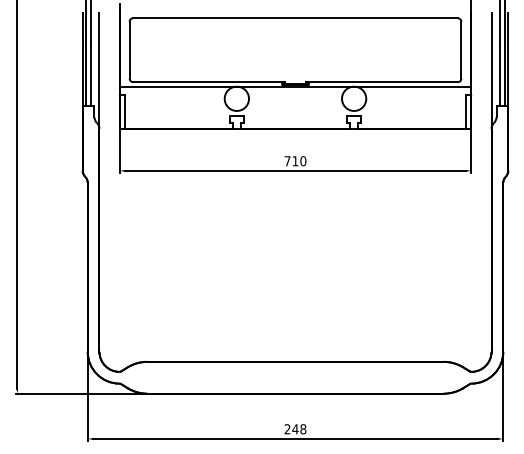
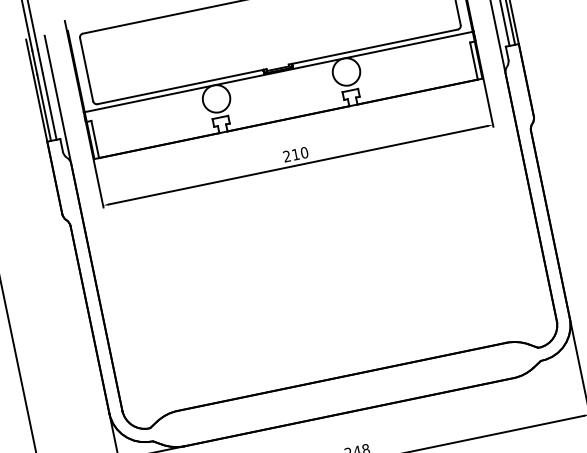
text: (287, 161) -> (287, 156), 710 -> 210

